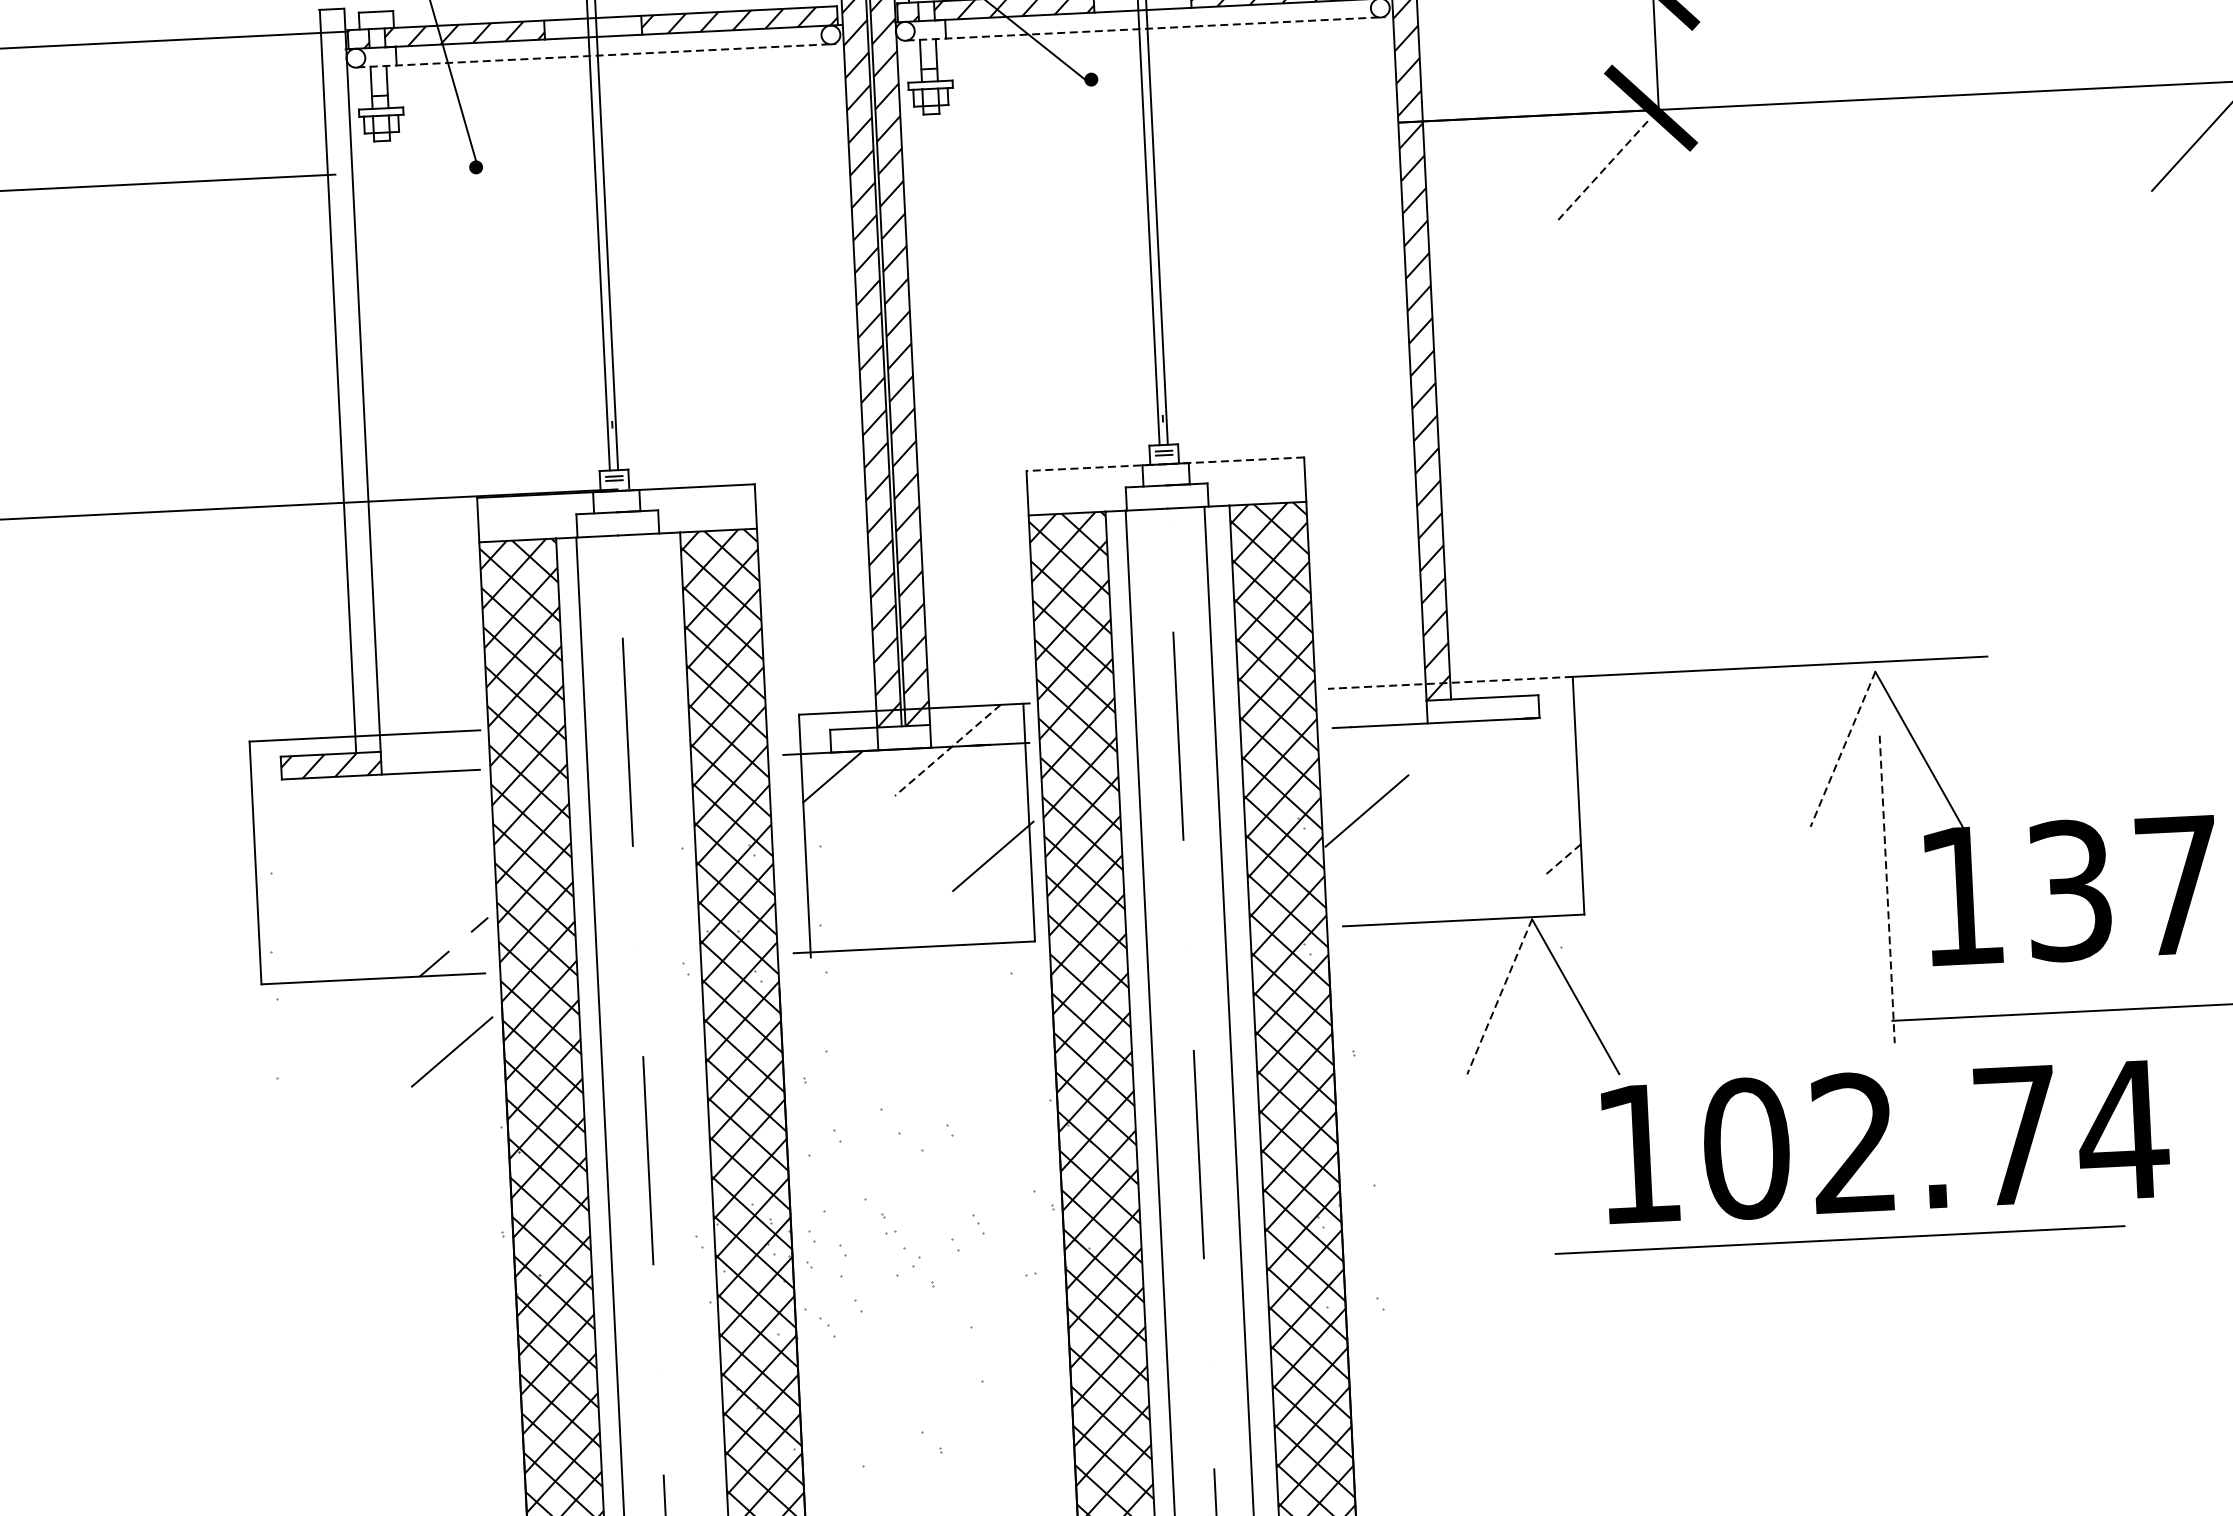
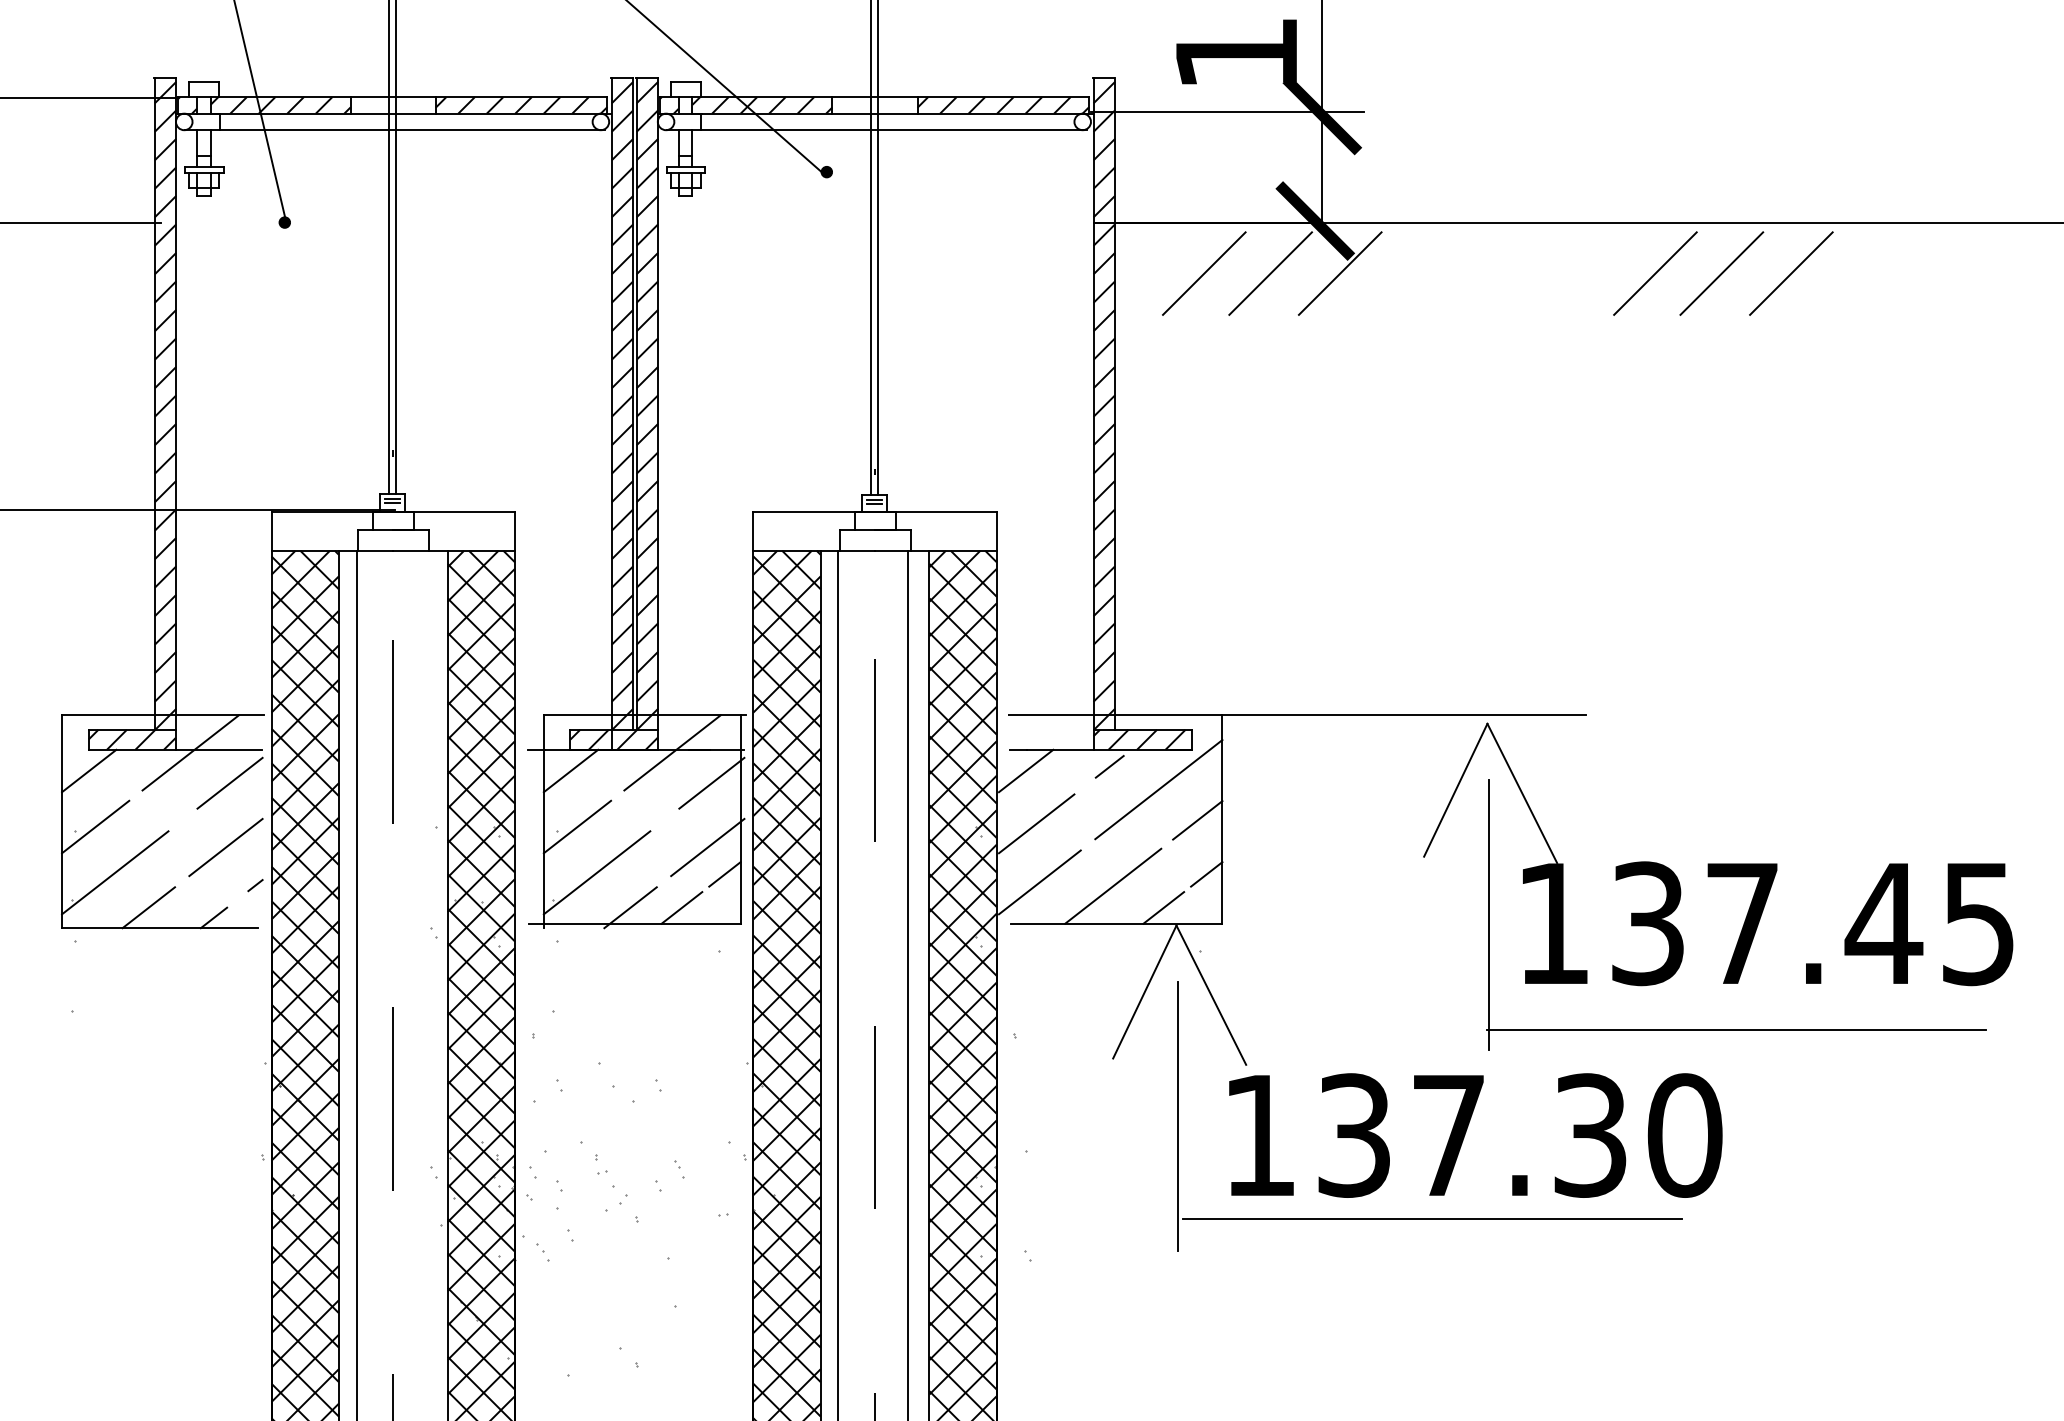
line: (1146, 29) -> (877, 130), dashed -> solid
line: (597, 56) -> (395, 130), dashed -> solid
line: (2117, 145) -> (1721, 273), added
line: (2041, 148) -> (1655, 273), added
line: (1681, 166) -> (1339, 273), added
line: (1602, 170) -> (1270, 273), dashed -> solid
line: (1526, 174) -> (1203, 273), added
hatch: (350, 382) -> (165, 405), added
line: (1165, 463) -> (875, 511), dashed -> solid
line: (1449, 683) -> (1114, 715), dashed -> solid
hatch: (1479, 709) -> (1139, 739), added
hatch: (879, 738) -> (613, 739), added
line: (1446, 741) -> (1109, 766), added
line: (1842, 749) -> (1455, 790), dashed -> solid
line: (1351, 750) -> (1025, 770), added
line: (947, 751) -> (672, 753), dashed -> solid
line: (1503, 765) -> (1158, 789), added
line: (398, 776) -> (190, 752), added
line: (993, 782) -> (711, 782), added
line: (1550, 798) -> (1197, 820), added
line: (283, 803) -> (89, 770), added
line: (444, 808) -> (229, 782), added
line: (843, 839) -> (577, 826), added
line: (1563, 859) -> (1206, 874), dashed -> solid
line: (293, 866) -> (95, 826), added
line: (1373, 877) -> (1039, 882), added
line: (1458, 877) -> (1113, 885), added
line: (1013, 886) -> (724, 874), added
line: (1887, 889) -> (1488, 914), dashed -> solid
line: (867, 891) -> (596, 872), added
line: (1516, 899) -> (1163, 907), added
line: (319, 917) -> (115, 872), added
line: (966, 926) -> (681, 907), added
line: (908, 929) -> (630, 907), added
line: (358, 955) -> (148, 907), added
line: (1499, 997) -> (1144, 992), dashed -> solid
line: (451, 1051) -> (225, 847), moved
line: (1543, 1136) -> (1177, 1116), added
text: (1936, 1139) -> (1520, 1135), 102.74 -> 137.30

